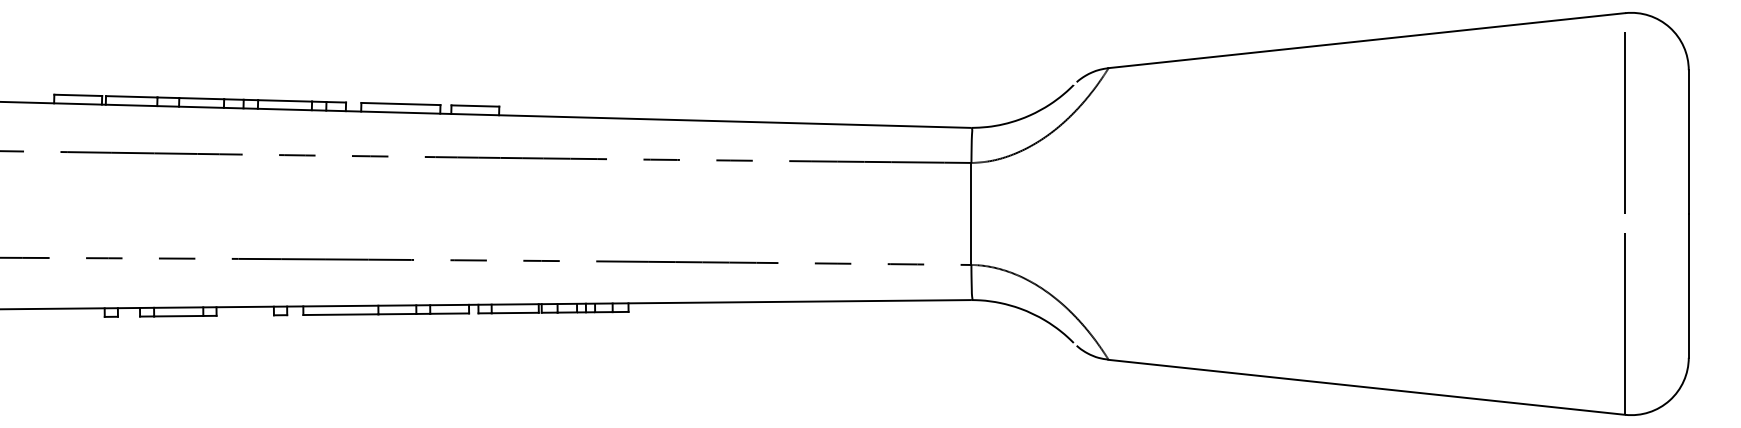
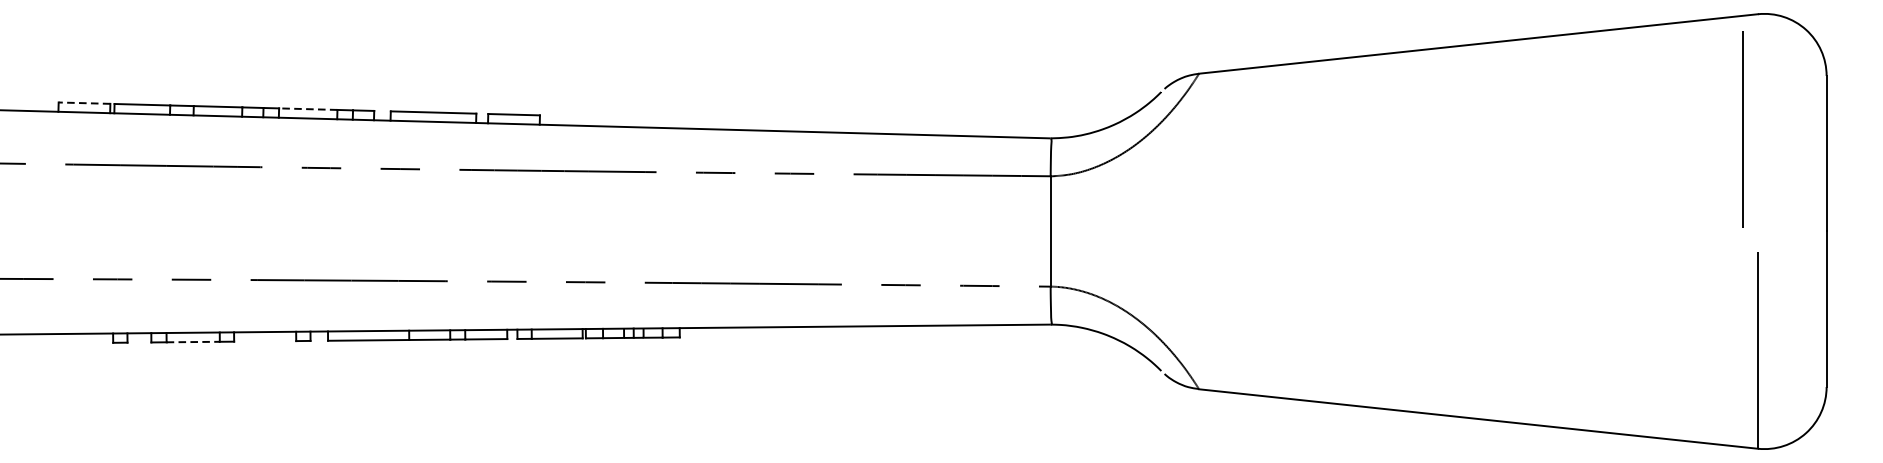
line: (78, 95) -> (84, 103), solid -> dashed
line: (285, 100) -> (308, 108), solid -> dashed
line: (1624, 122) -> (1741, 129), moved
line: (178, 316) -> (192, 342), solid -> dashed

